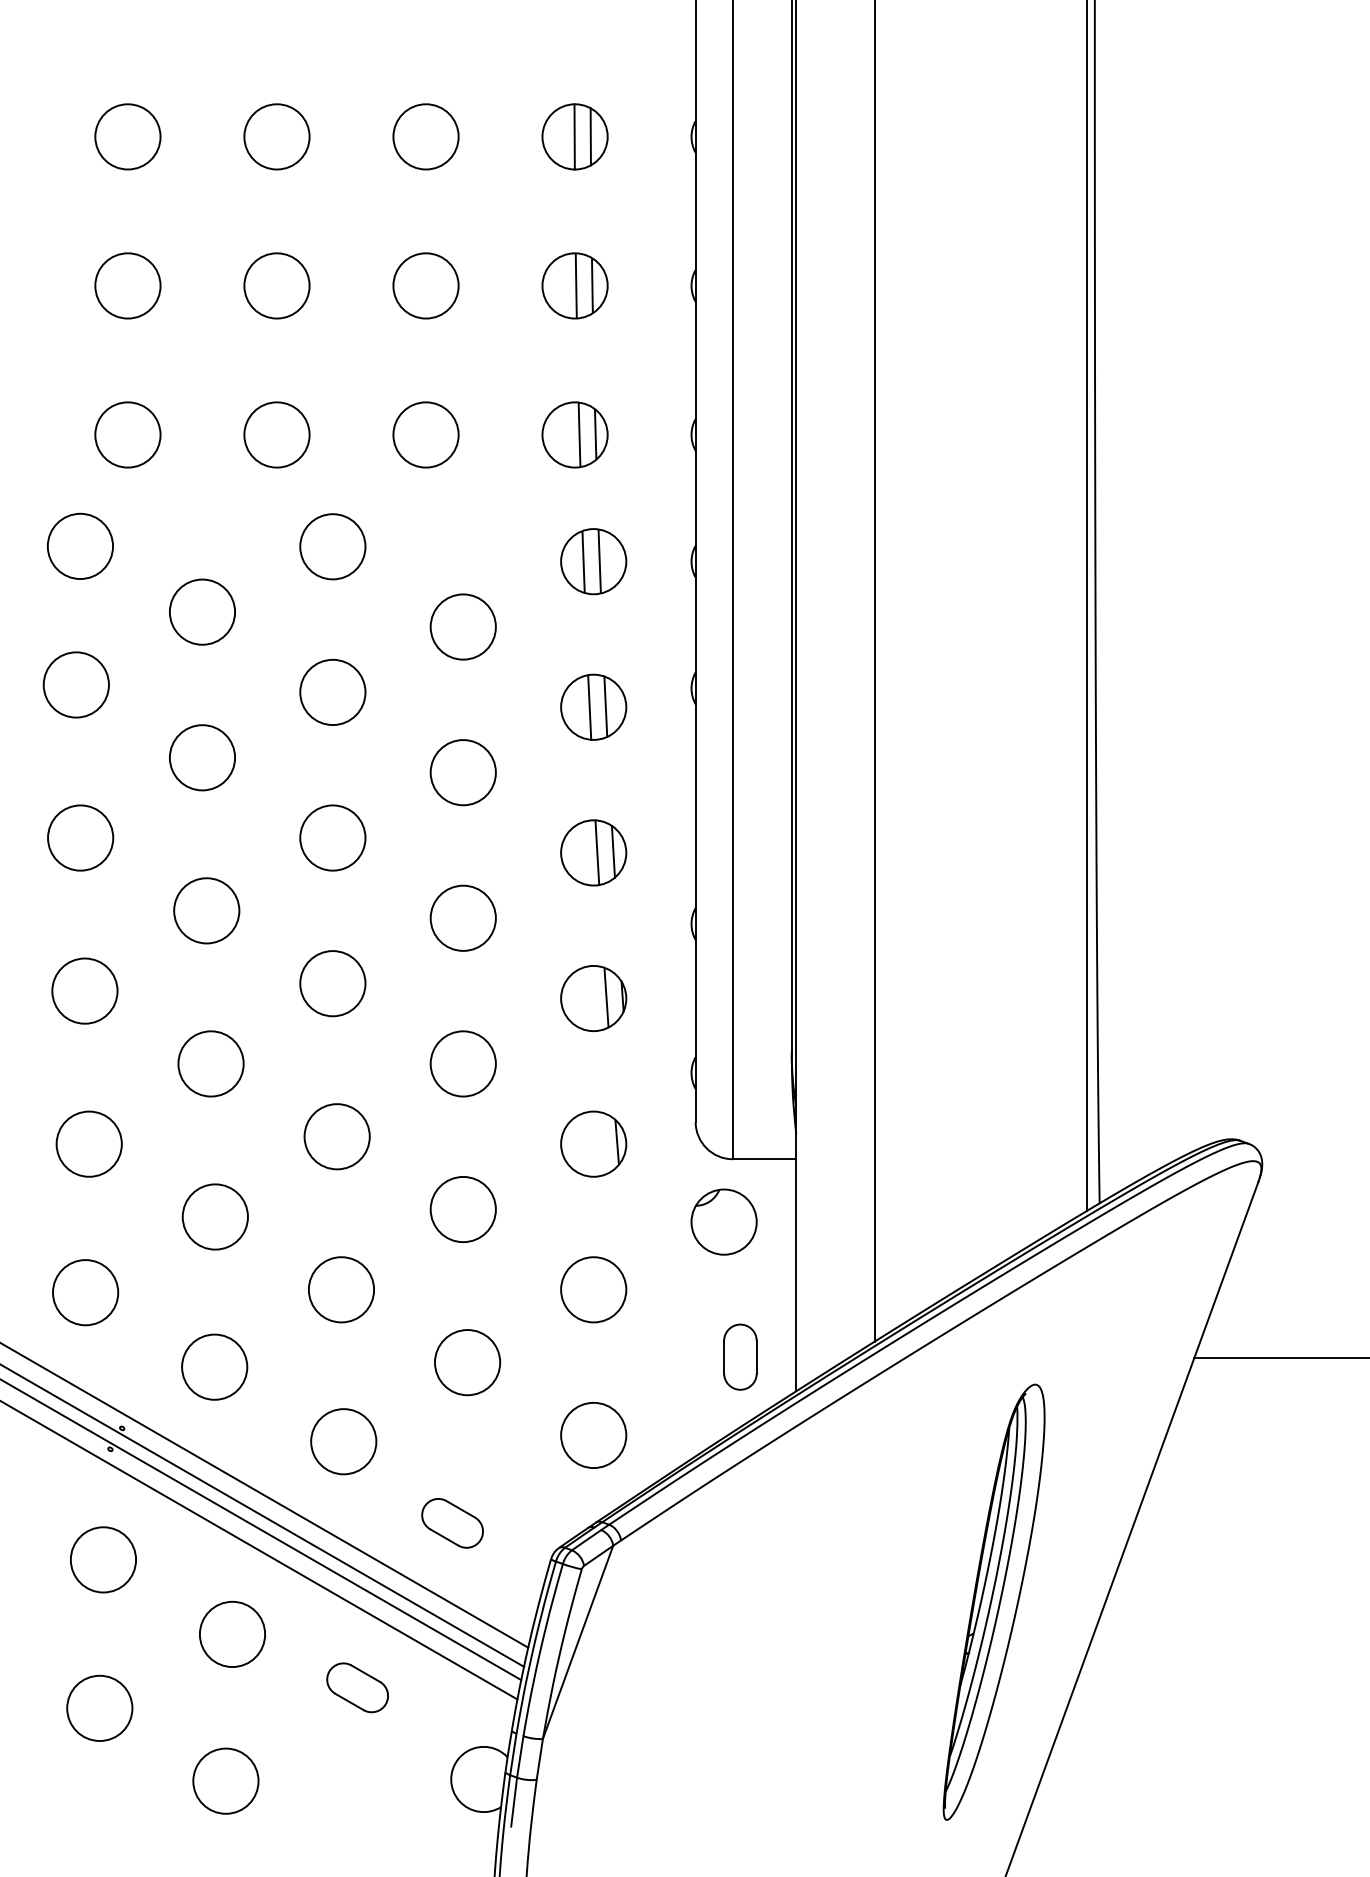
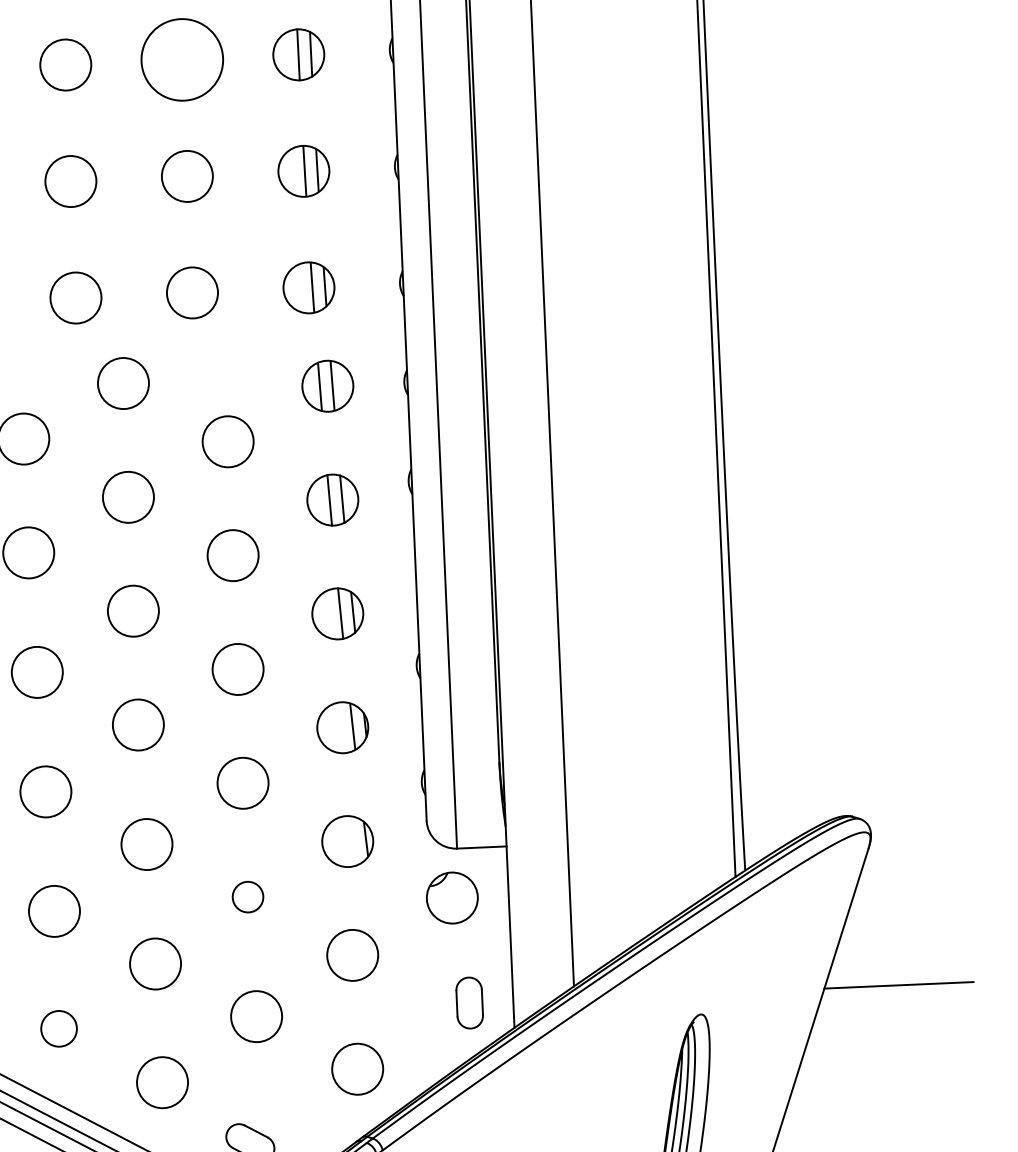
circle: (425, 136) -> (181, 59), size x1.6
circle: (462, 1209) -> (247, 897), size x0.6
circle: (214, 1366) -> (58, 1028), size x0.7

